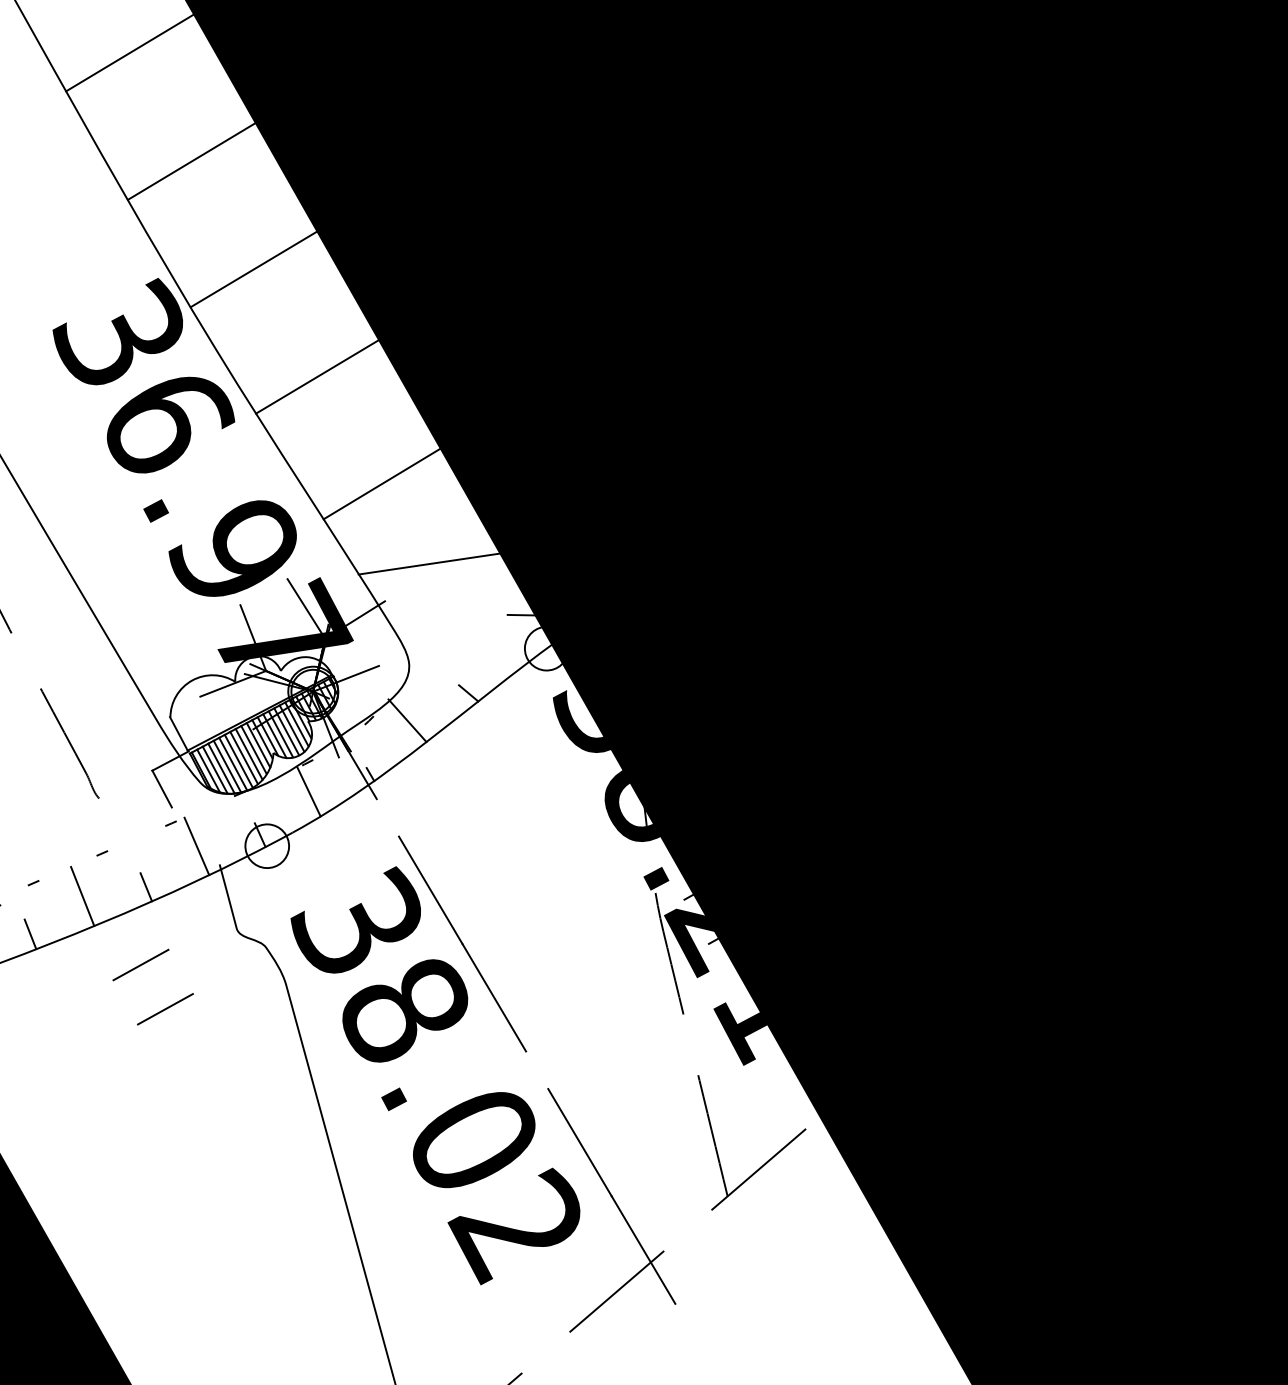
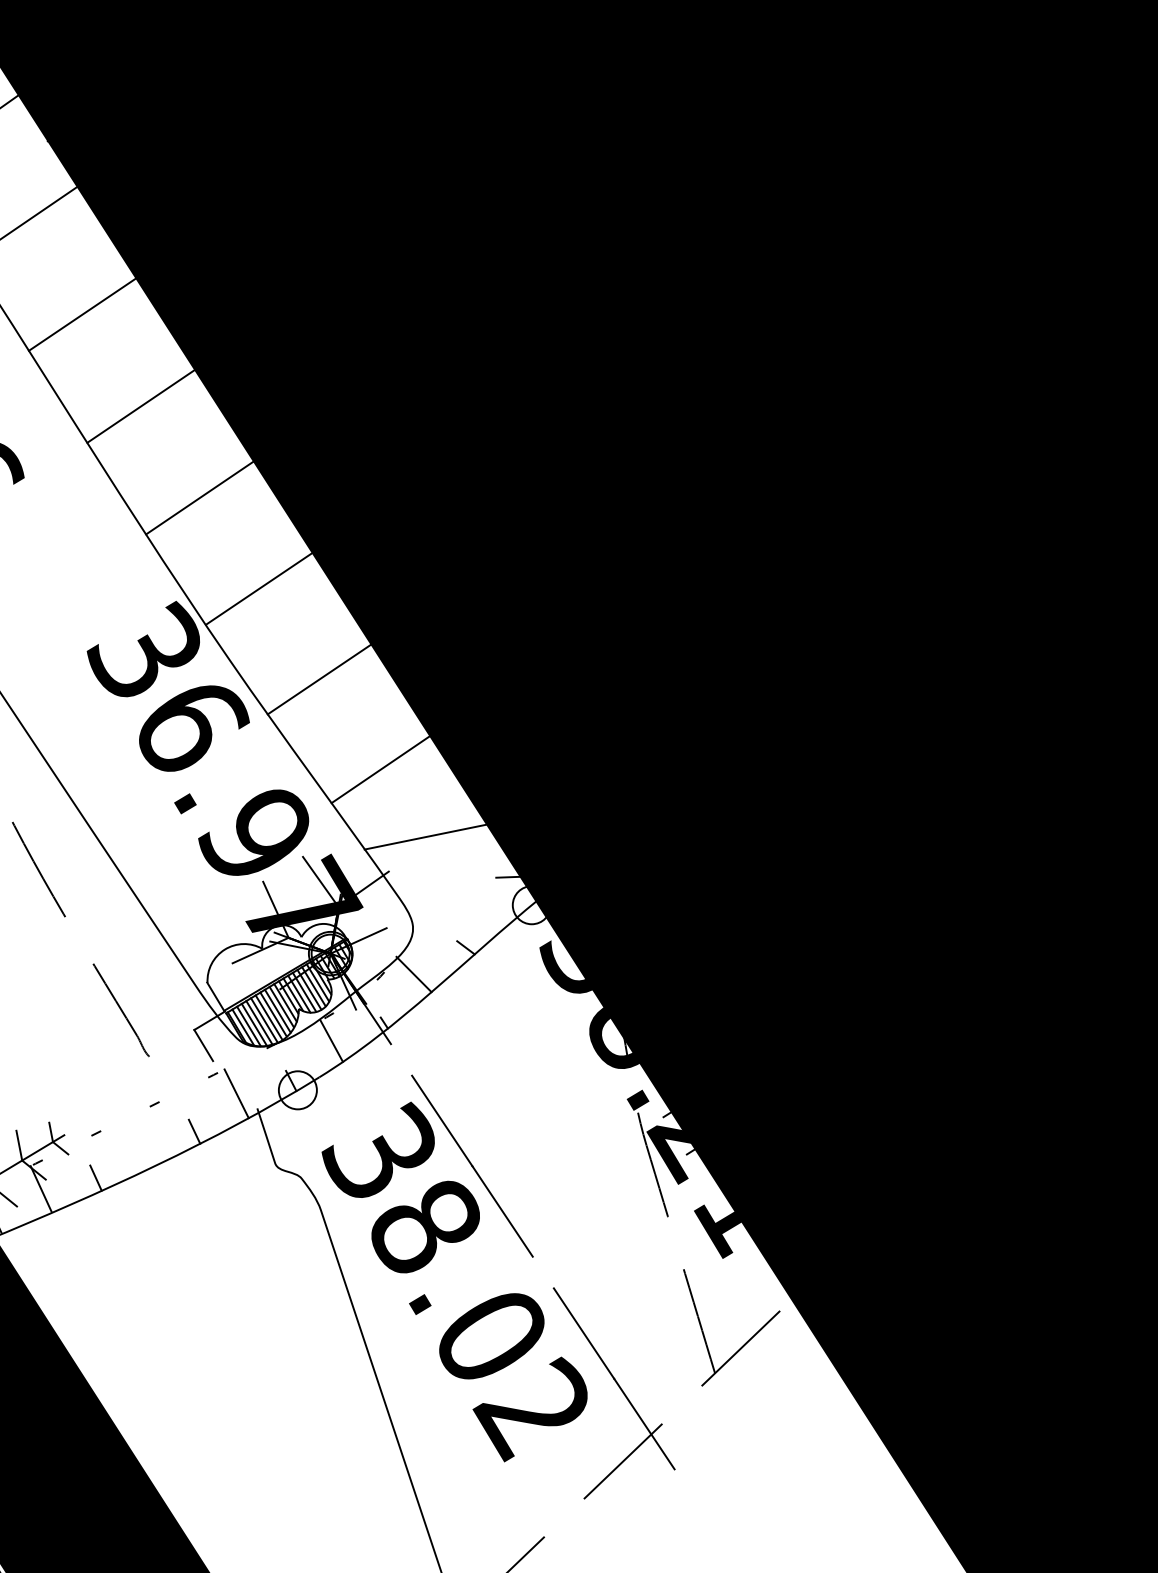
line: (82, 896) -> (139, 1142), removed
line: (140, 964) -> (193, 1199), removed
line: (164, 1008) -> (216, 1236), removed

